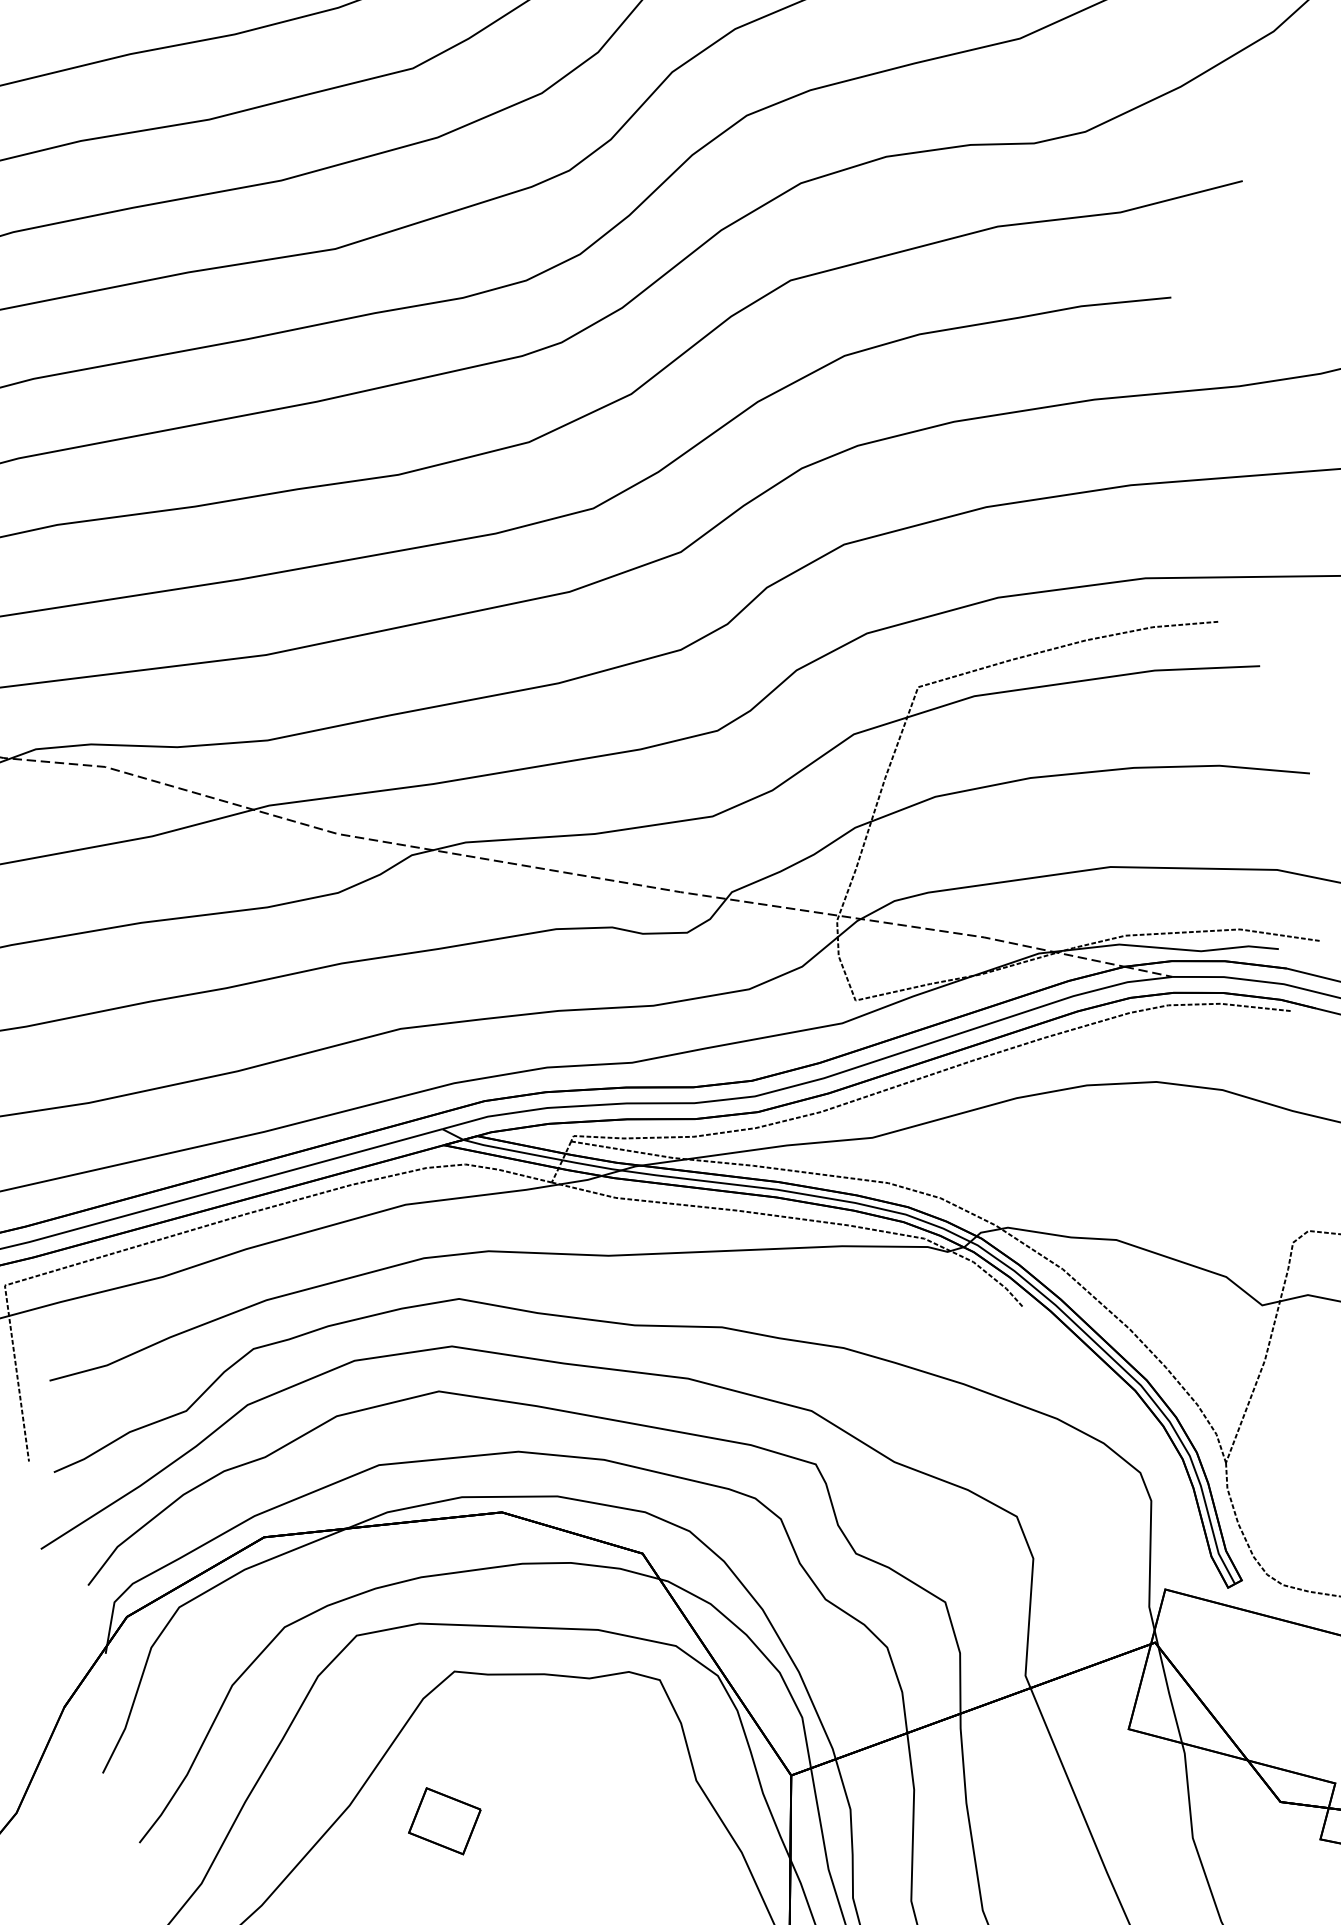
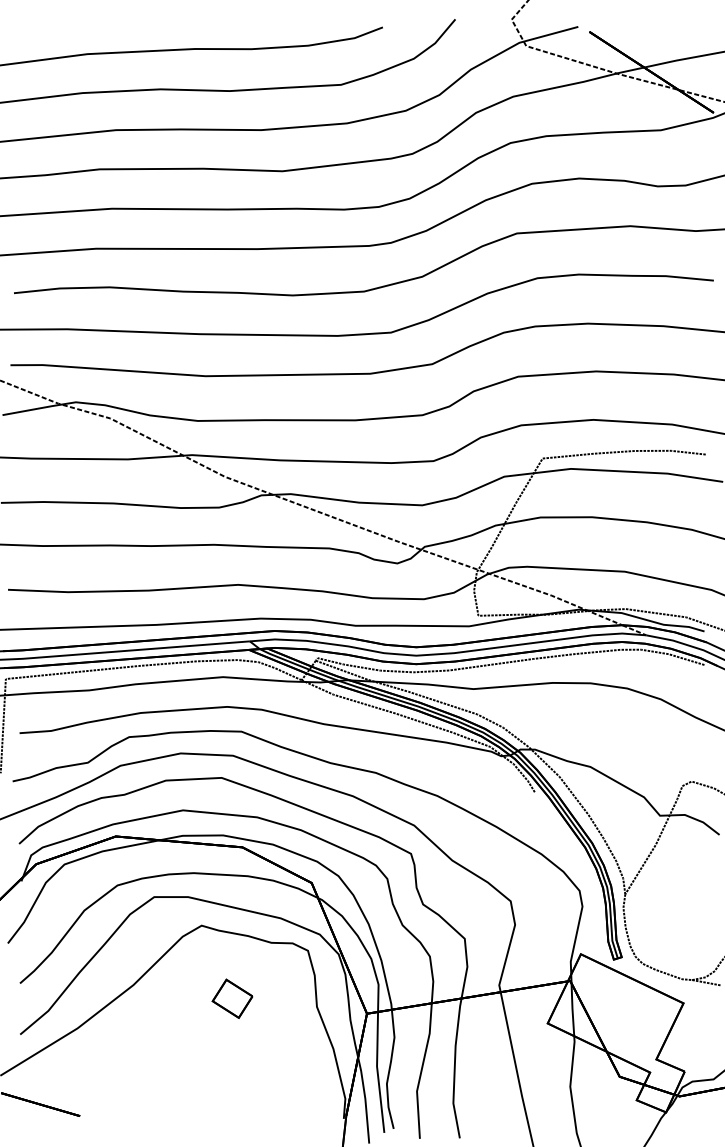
part: (444, 1820) -> (232, 998), moved

